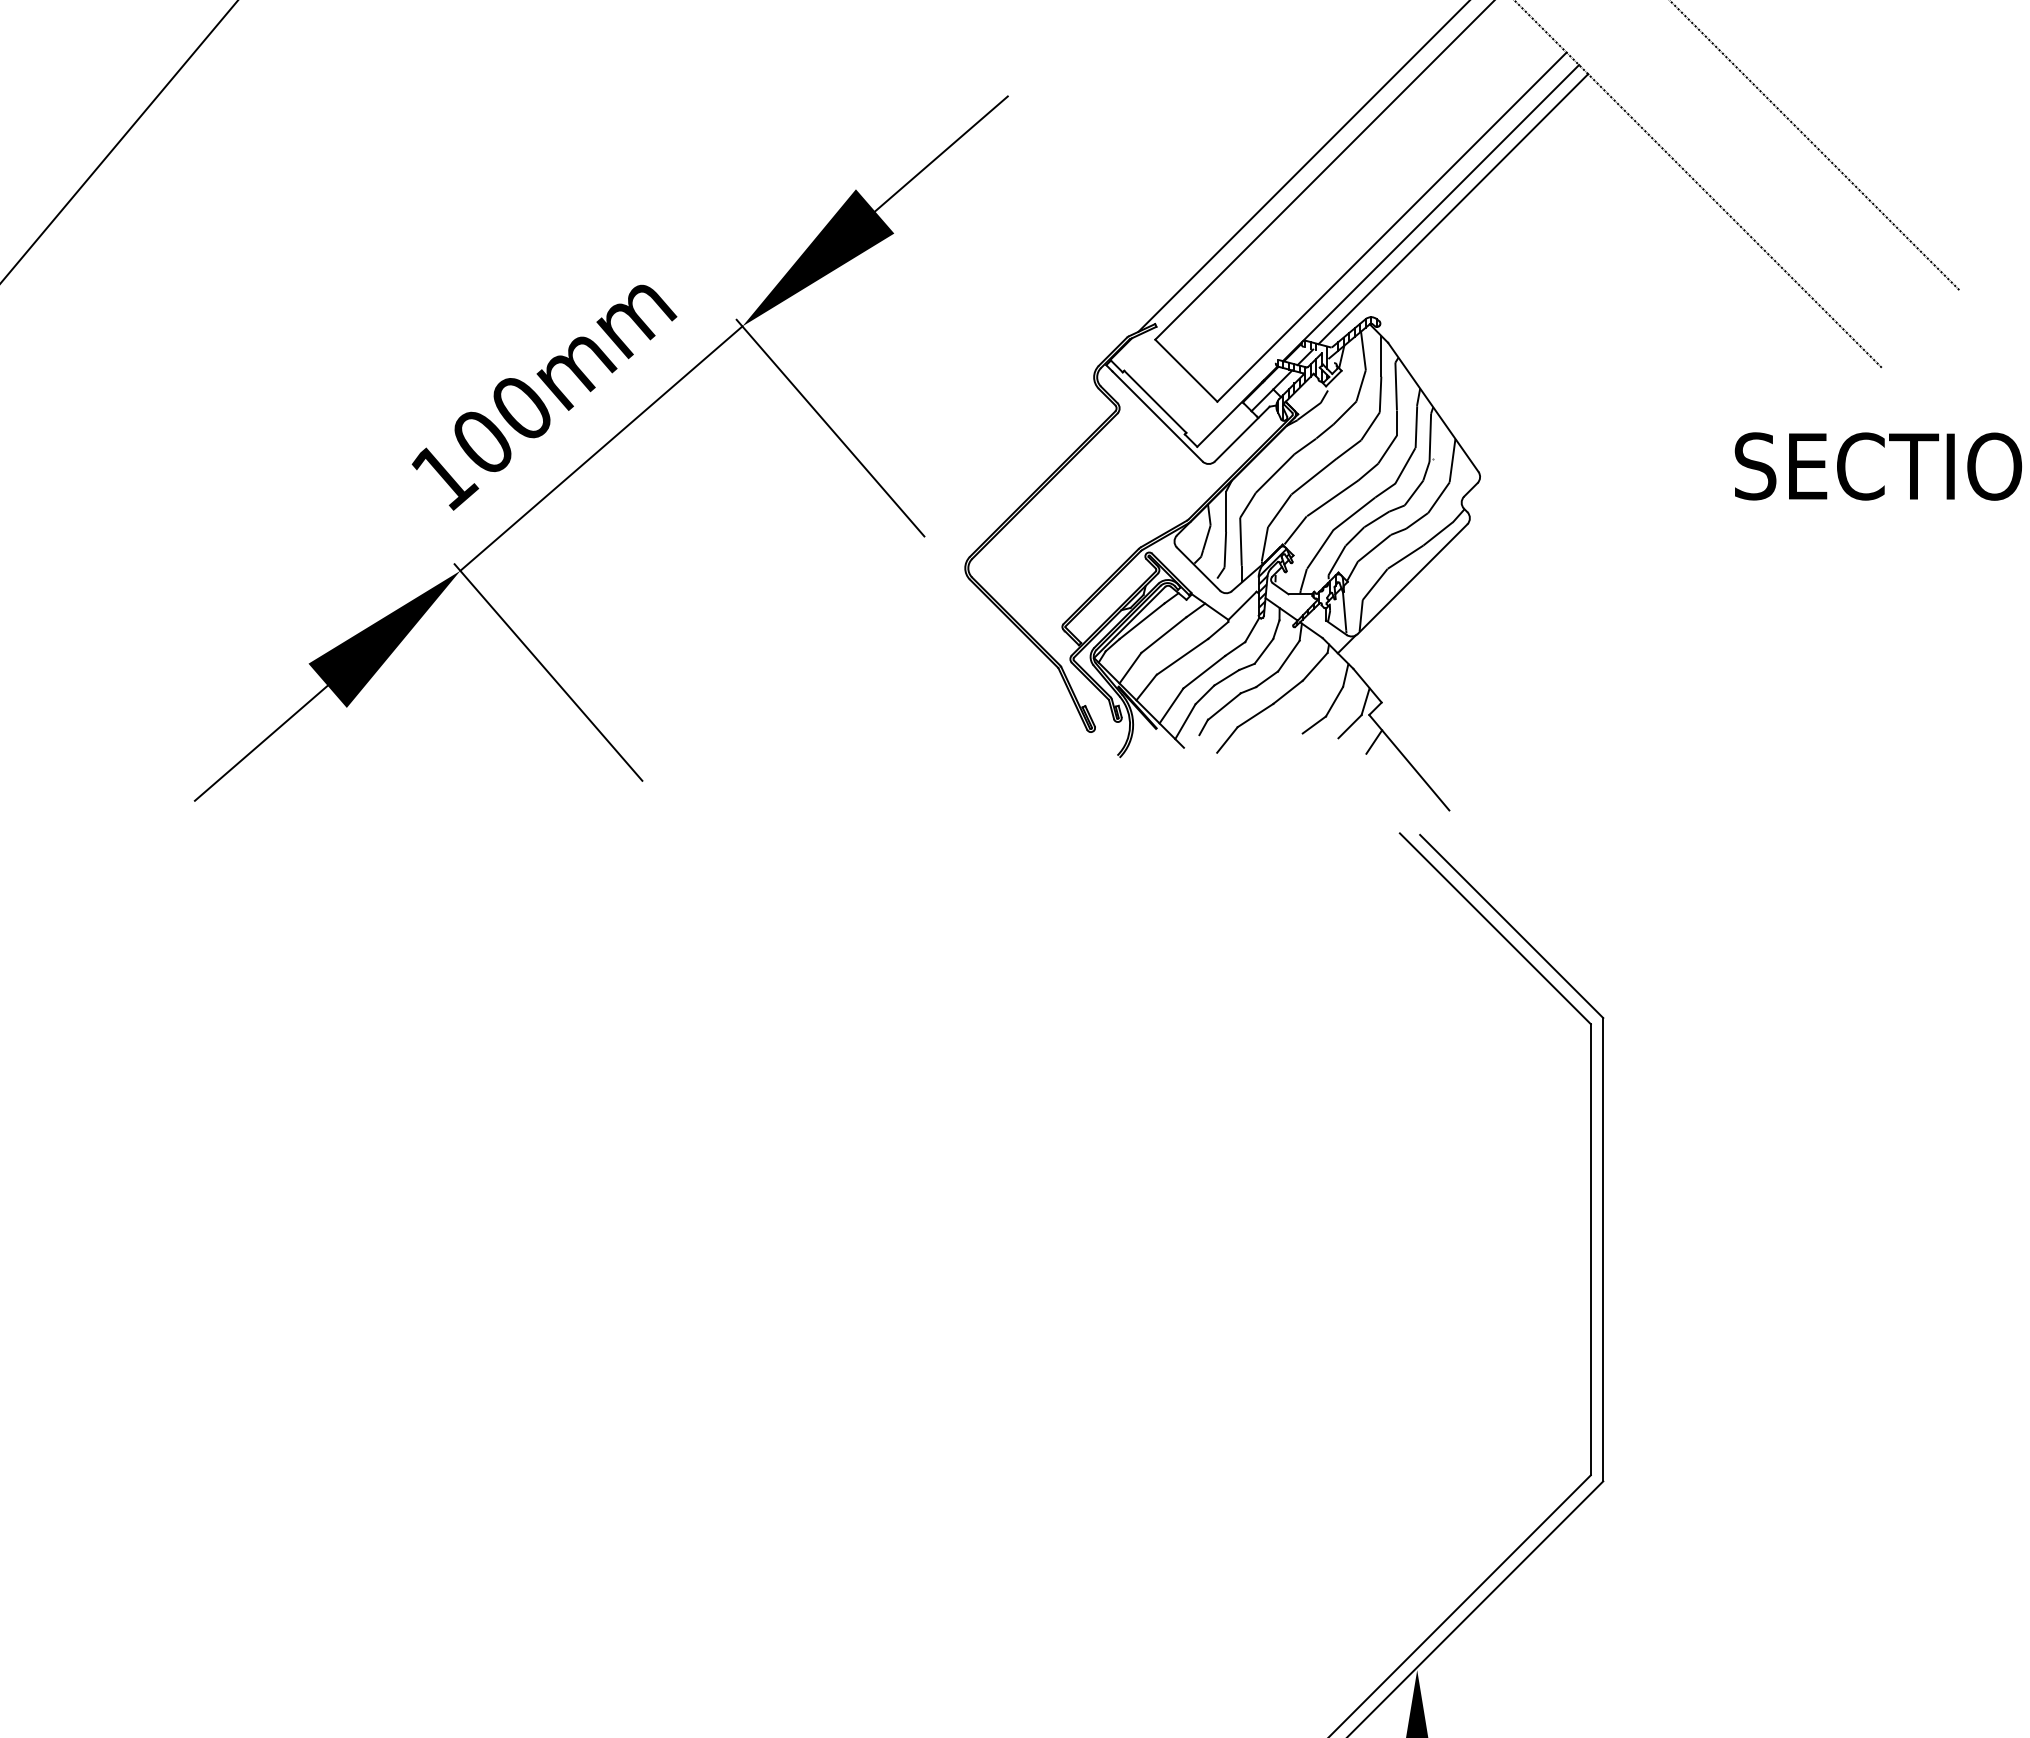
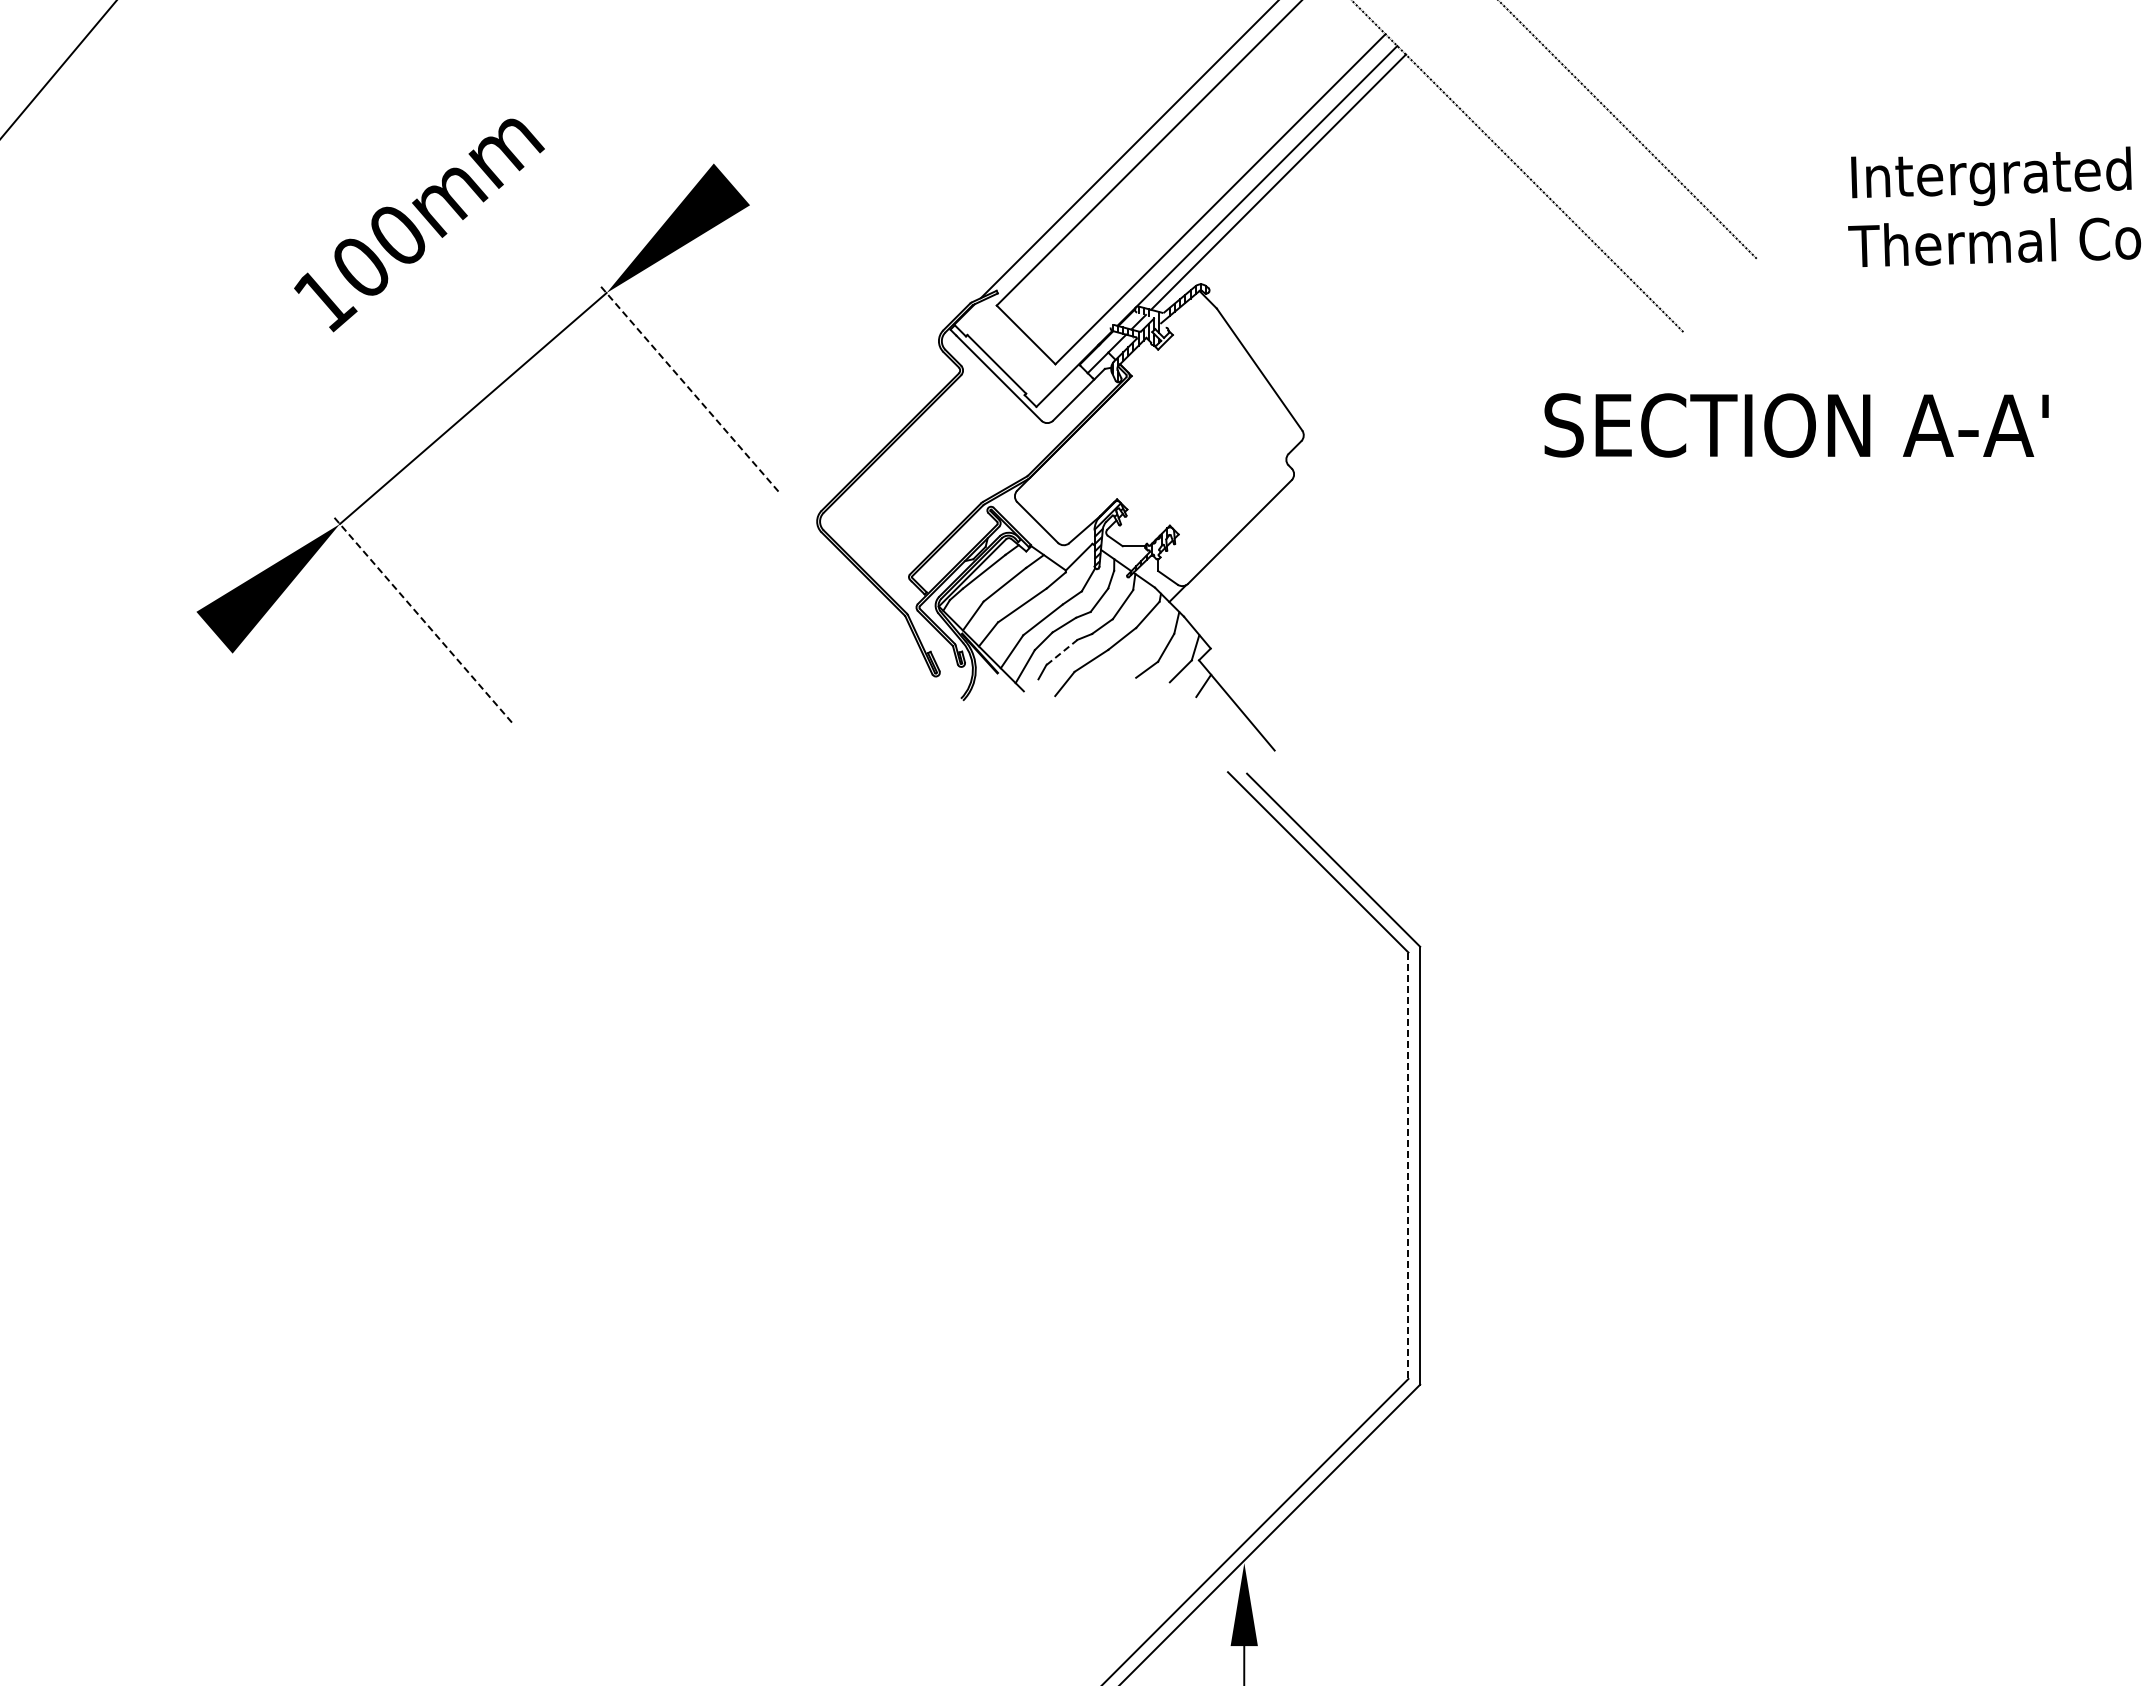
line: (941, 153) -> (794, 129), removed
text: (544, 397) -> (419, 225), moved
line: (830, 427) -> (689, 388), solid -> dashed
hatch: (1329, 482) -> (1161, 440), removed
line: (547, 671) -> (422, 619), solid -> dashed
line: (1224, 706) -> (1062, 652), solid -> dashed
line: (261, 742) -> (151, 686), removed
line: (1590, 1250) -> (1408, 1166), solid -> dashed

